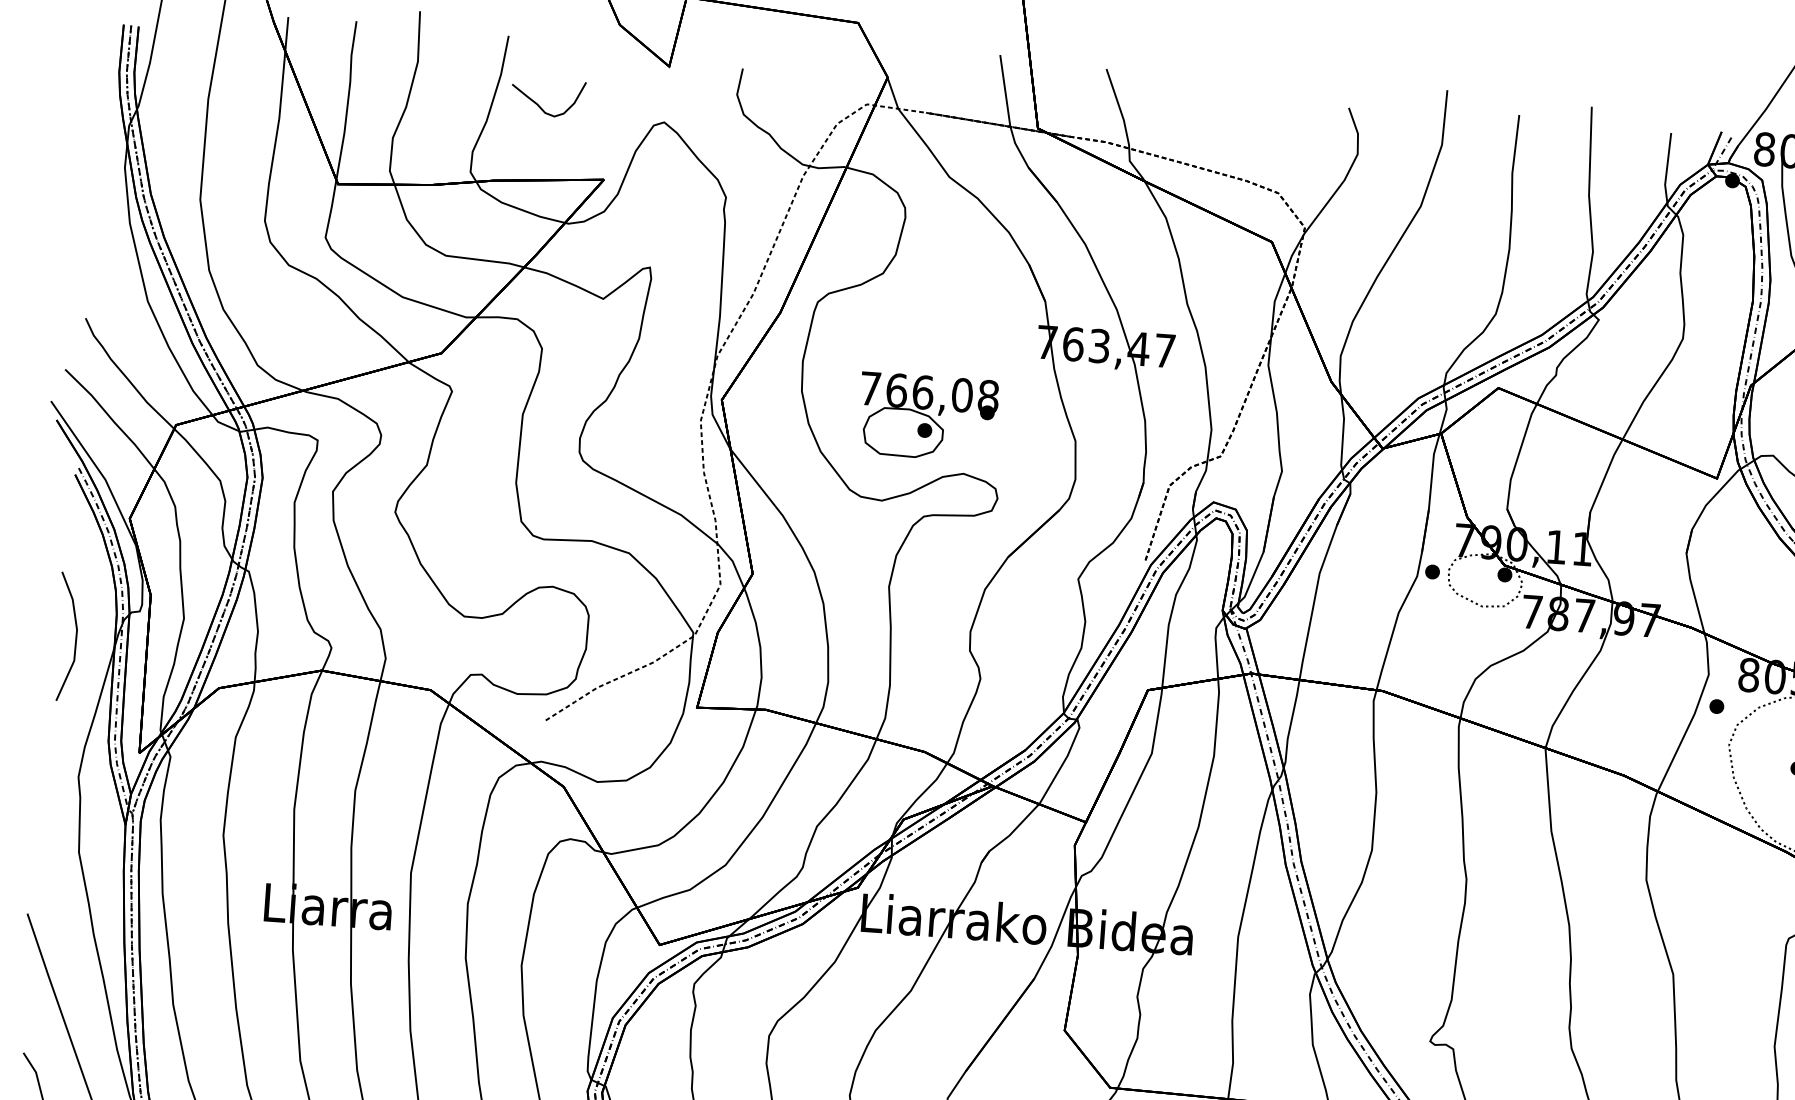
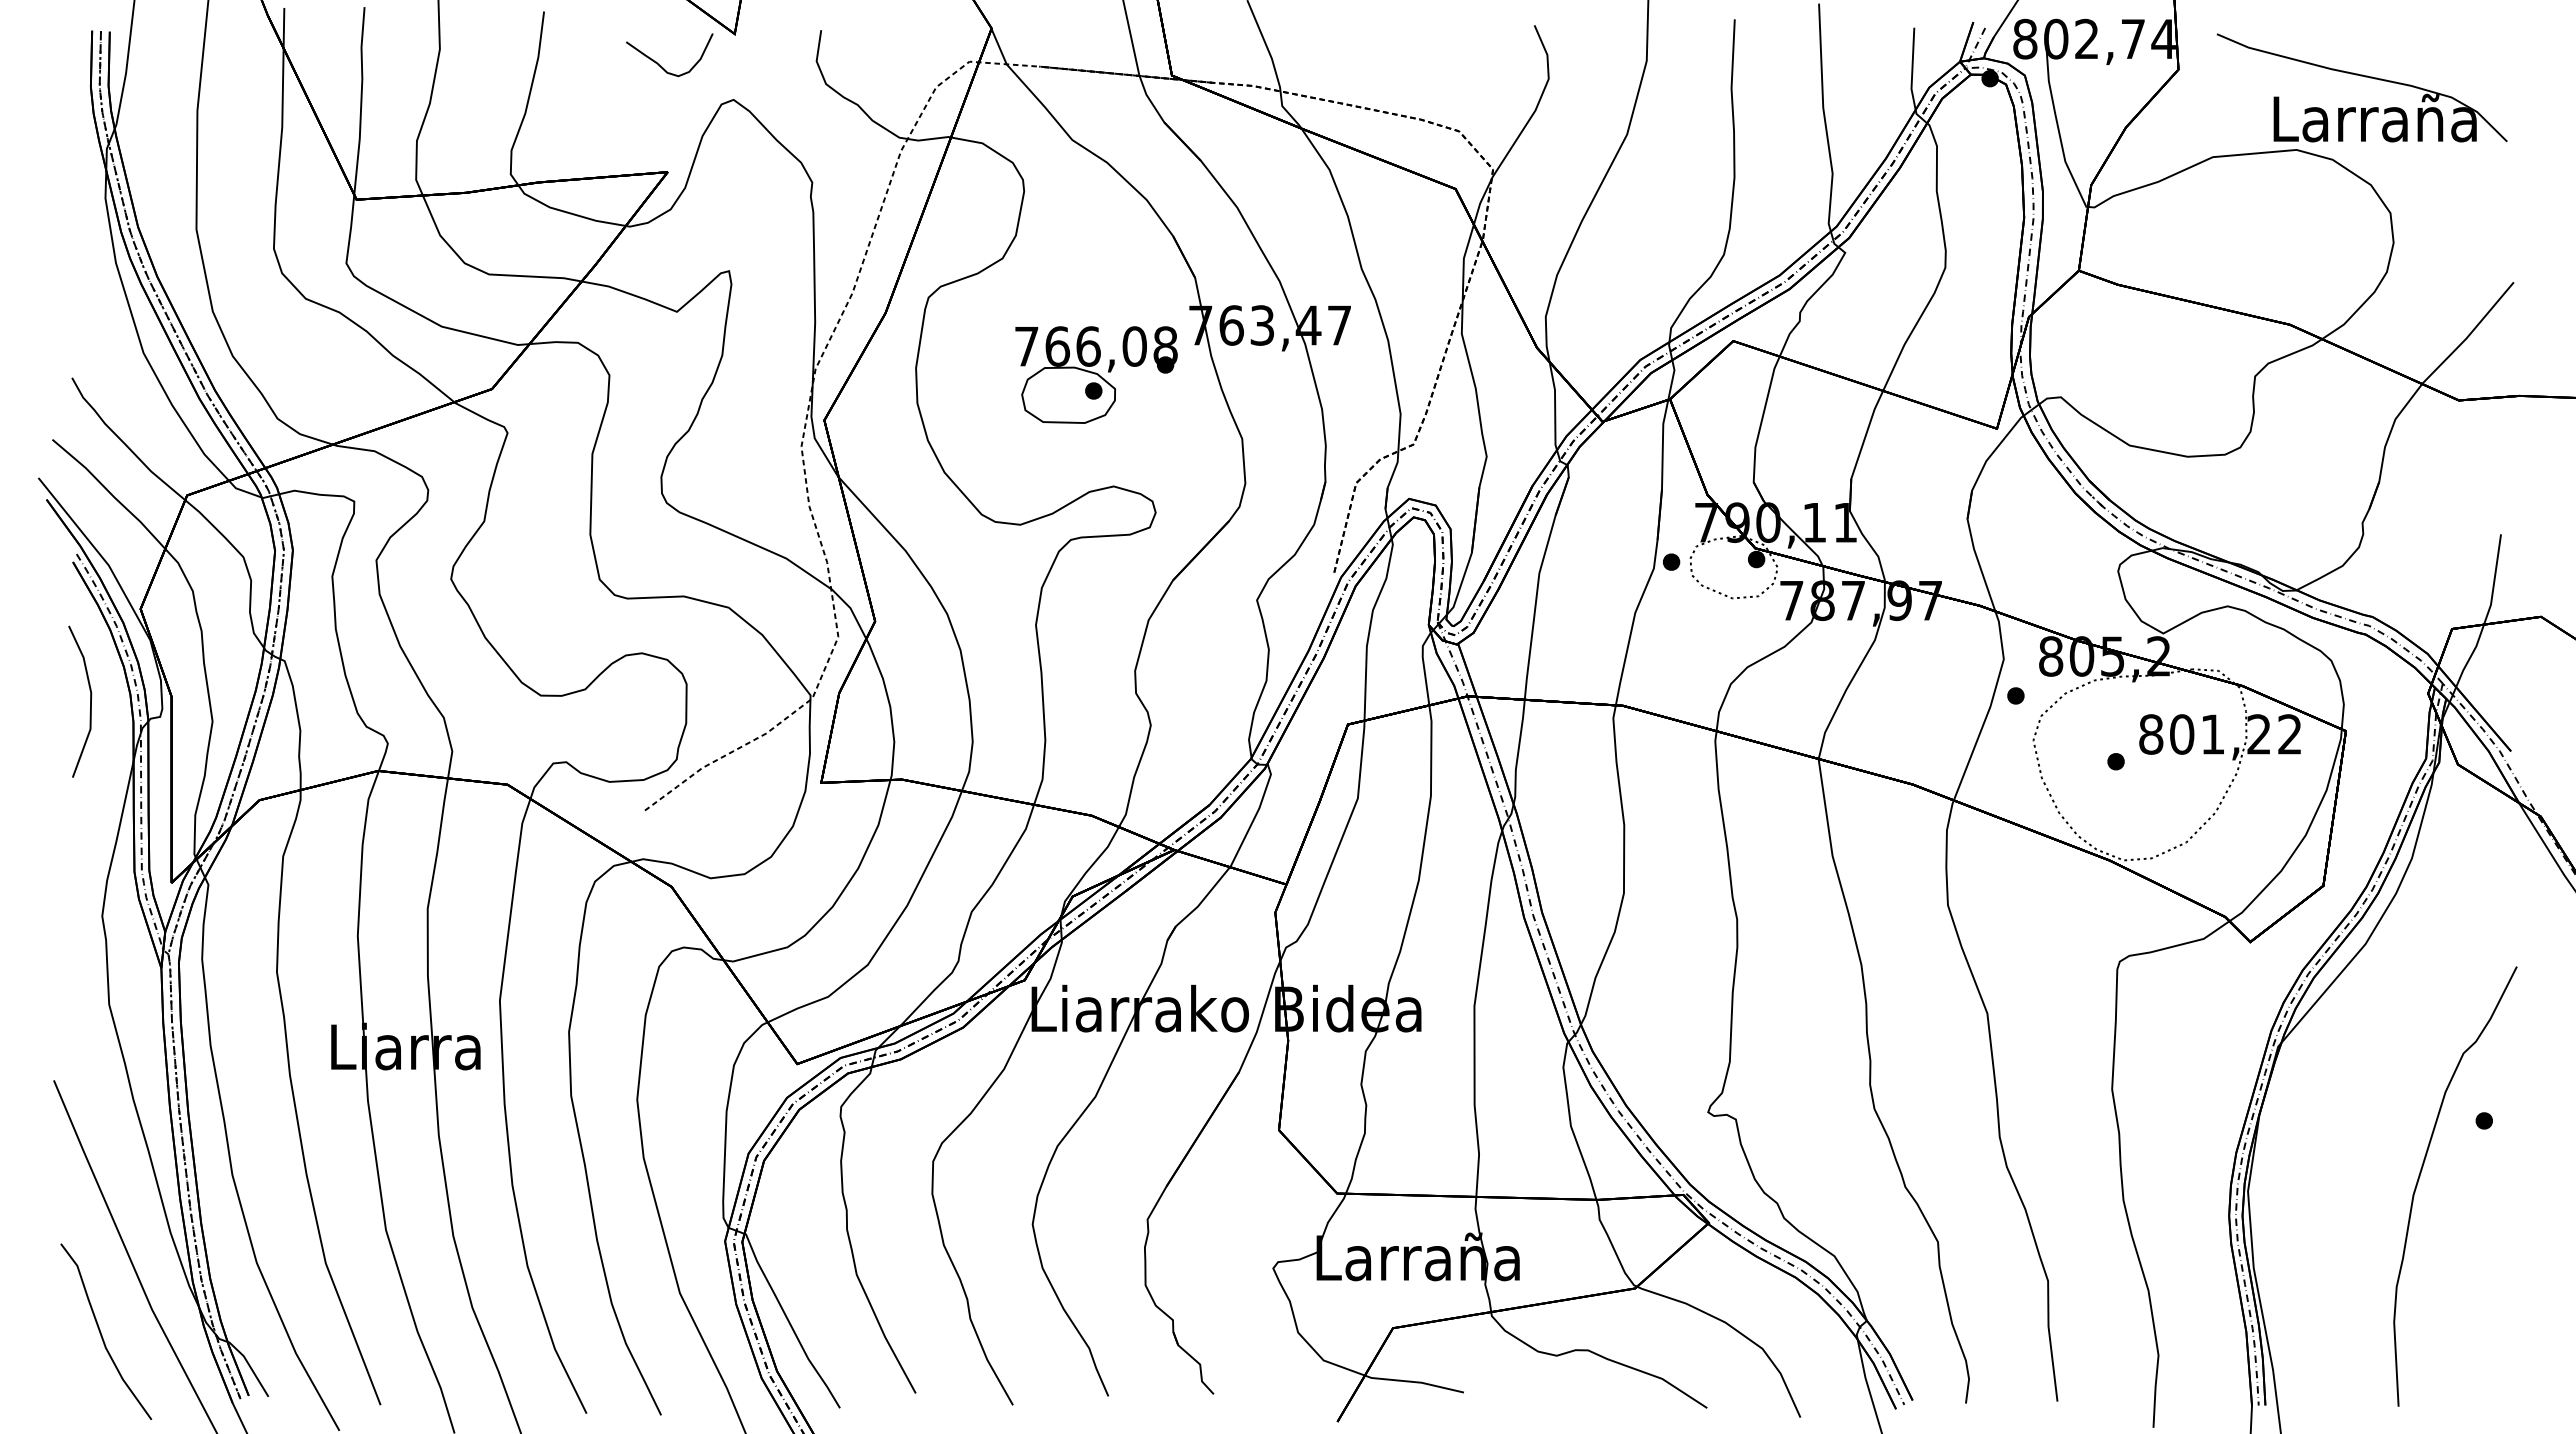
curve: (540, 106) -> (661, 65), moved
part: (928, 416) -> (1096, 374), moved
line: (75, 637) -> (90, 701), moved

